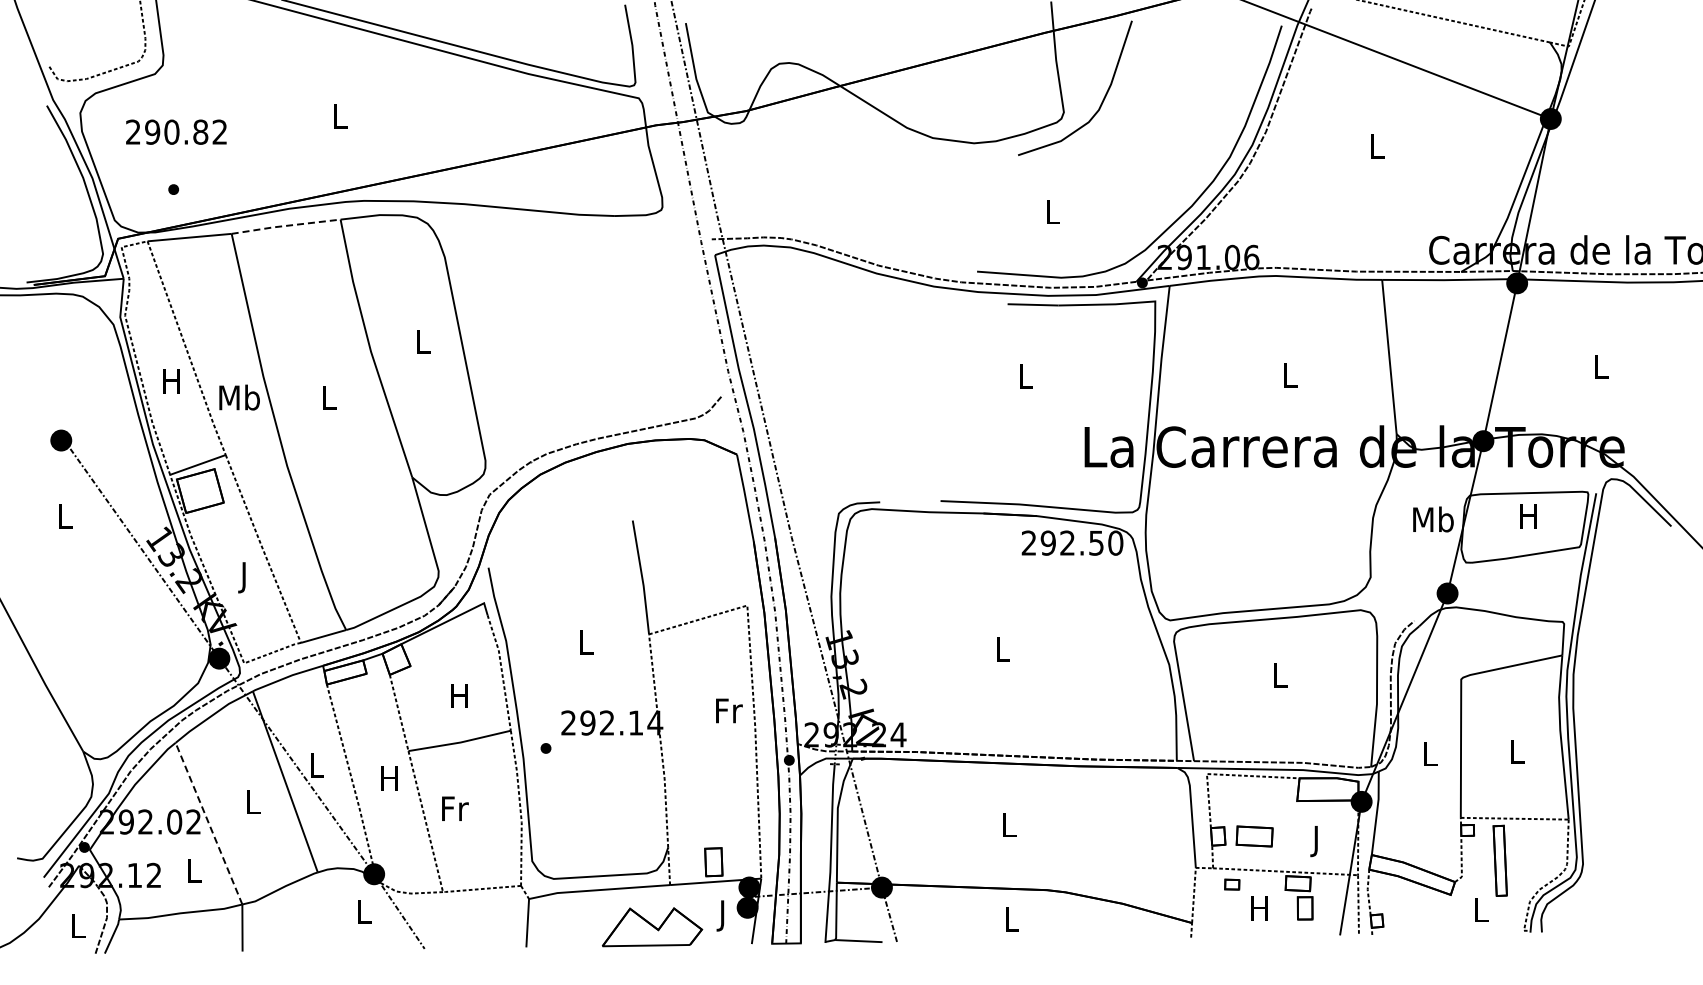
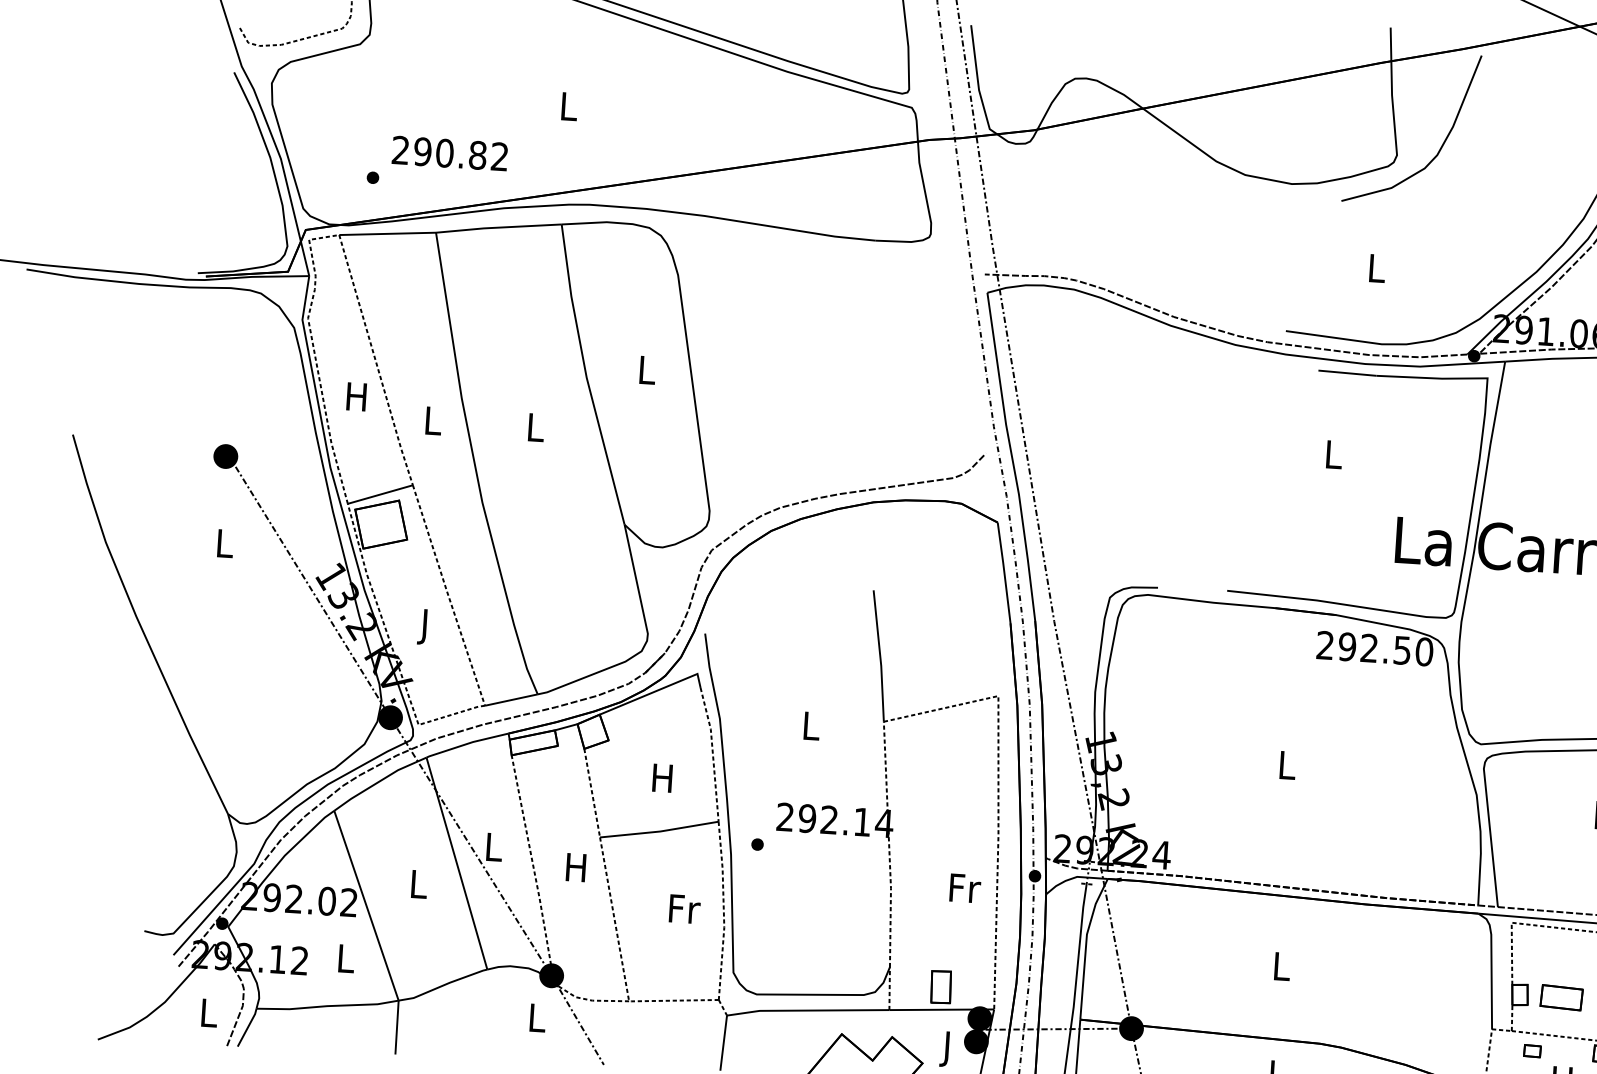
text: (176, 131) -> (450, 152), moved
line: (285, 225) -> (498, 227), dashed -> solid
text: (239, 397) -> (432, 420), Mb -> L
text: (729, 710) -> (965, 887), moved
text: (455, 808) -> (685, 908), moved
line: (208, 823) -> (365, 905), dashed -> solid

